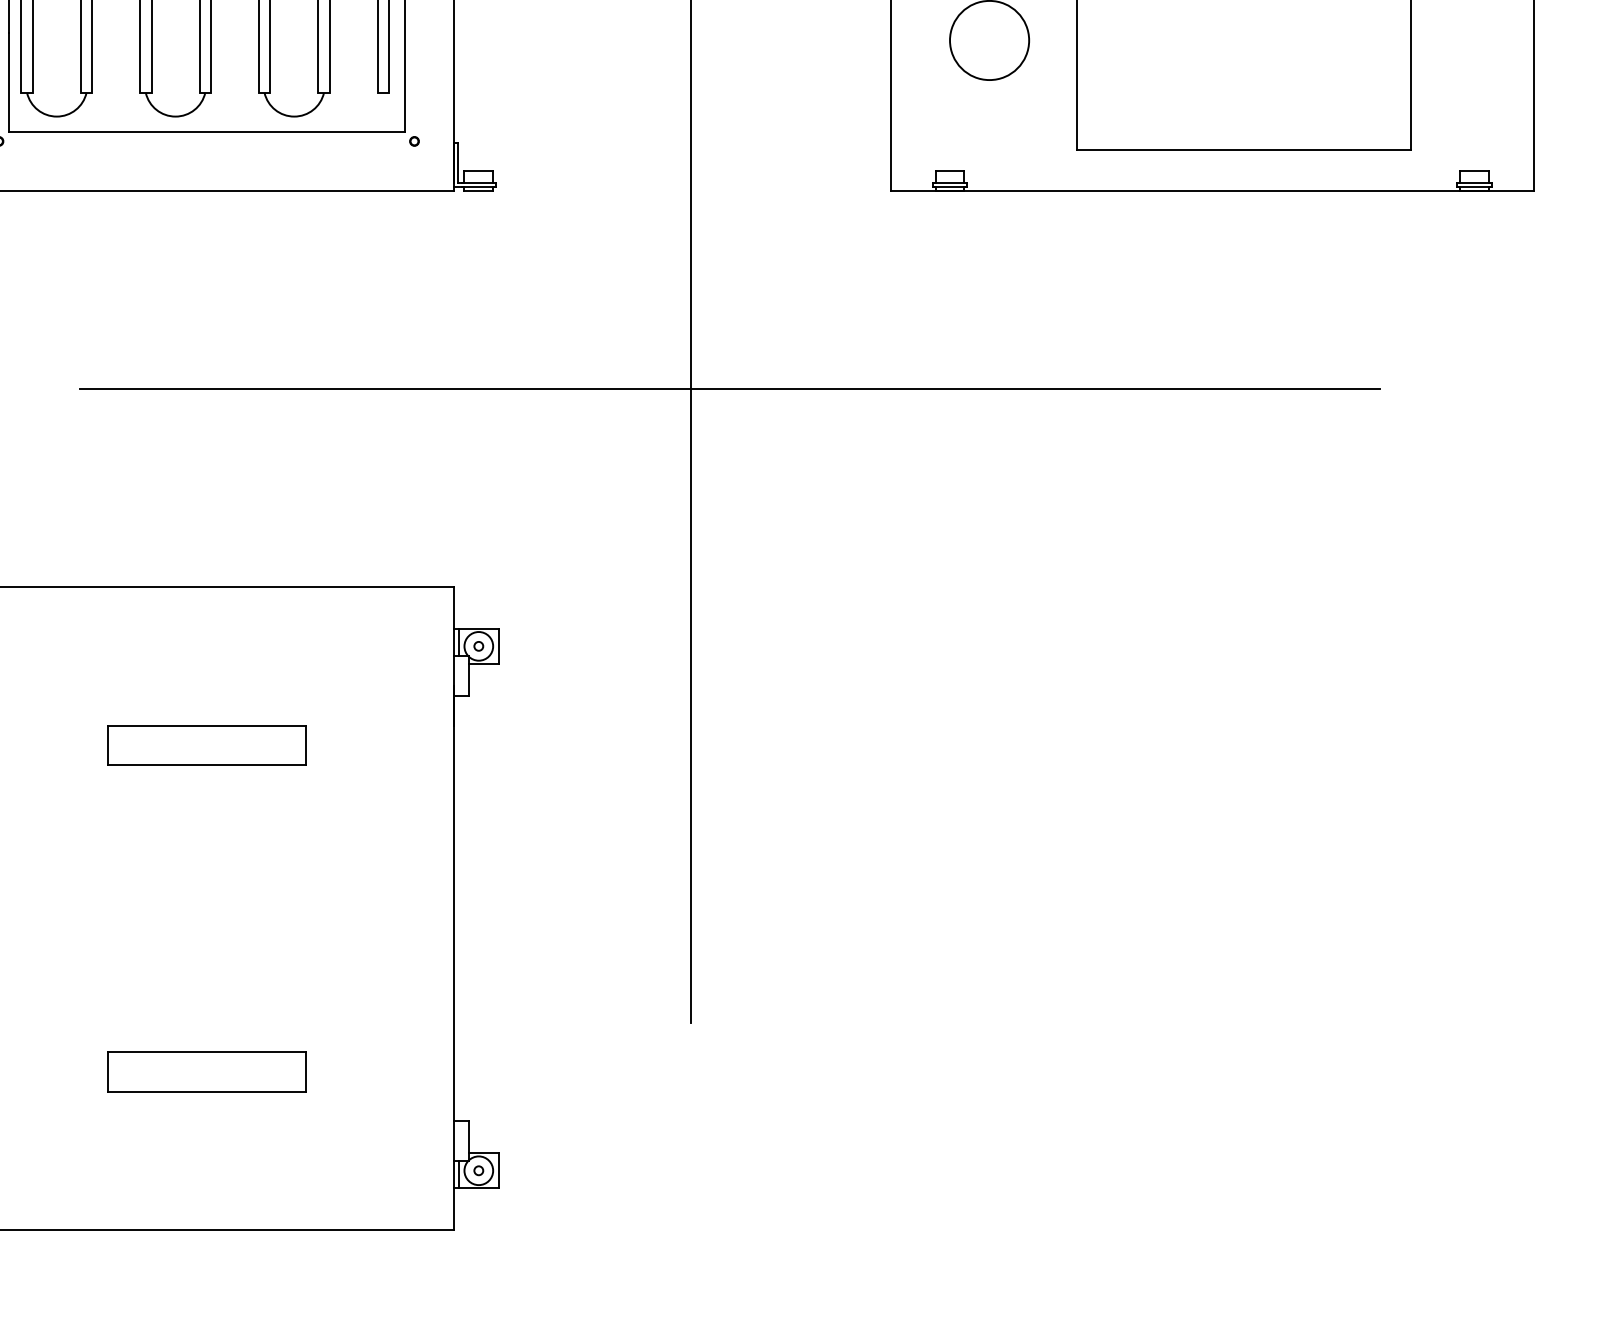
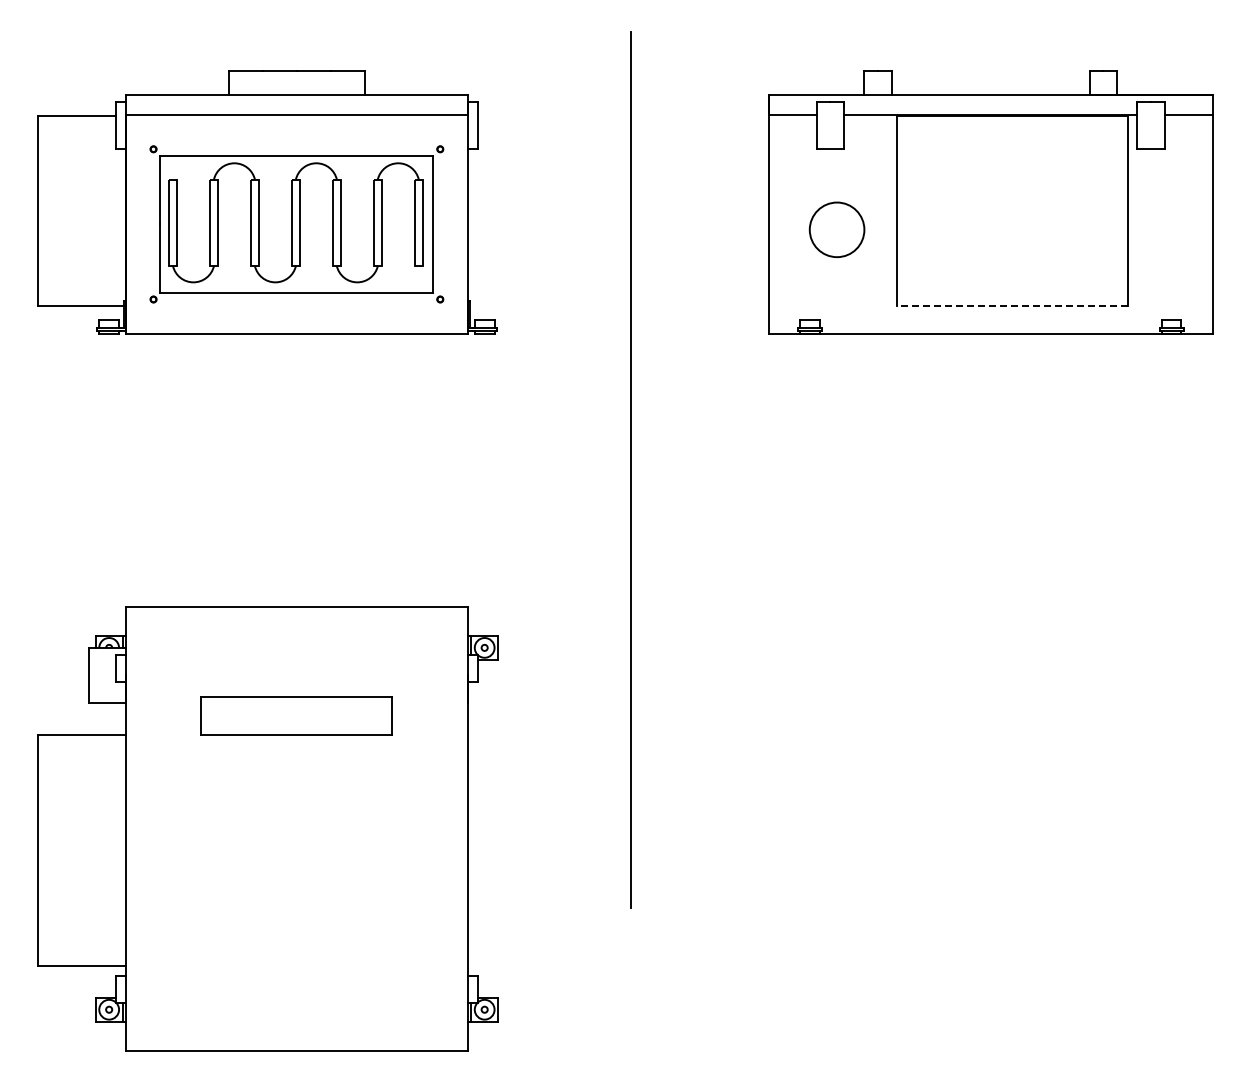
line: (1242, 150) -> (1011, 305), solid -> dashed
line: (729, 389) -> (657, 470), removed
part: (206, 745) -> (296, 716), size x1.4
part: (206, 1071) -> (296, 941), removed

